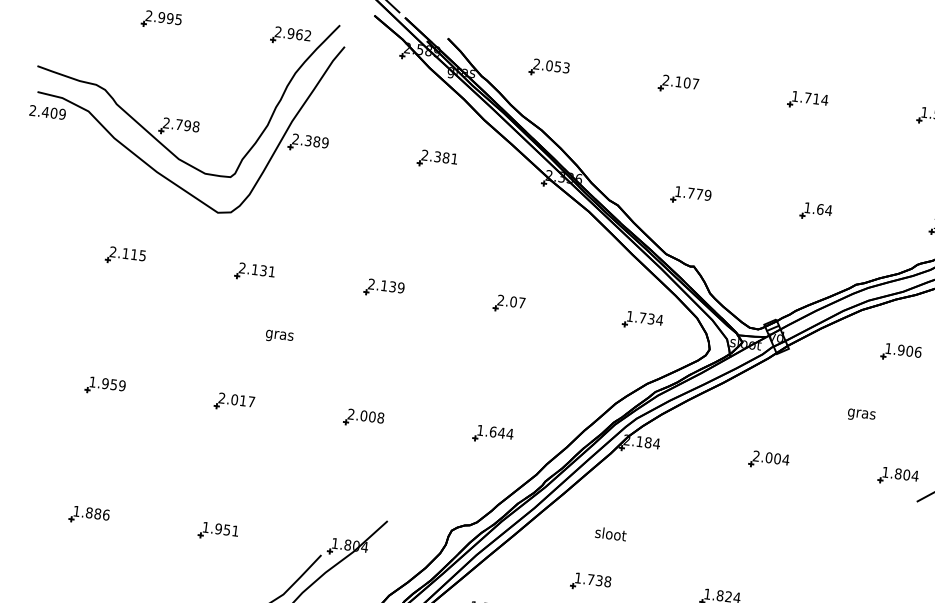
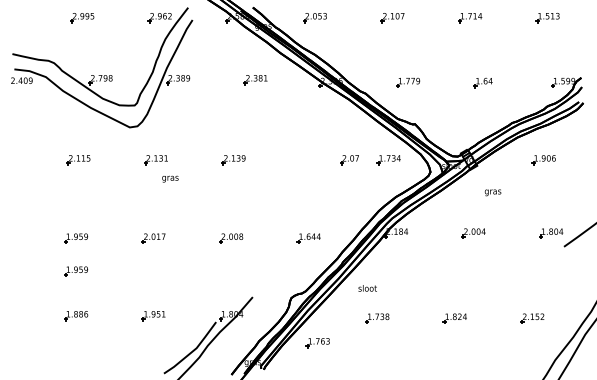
part: (508, 304) -> (349, 160), moved
text: (279, 335) -> (170, 178), moved
text: (862, 414) -> (493, 192), moved
part: (97, 441) -> (75, 271), added
text: (610, 534) -> (367, 288), moved

